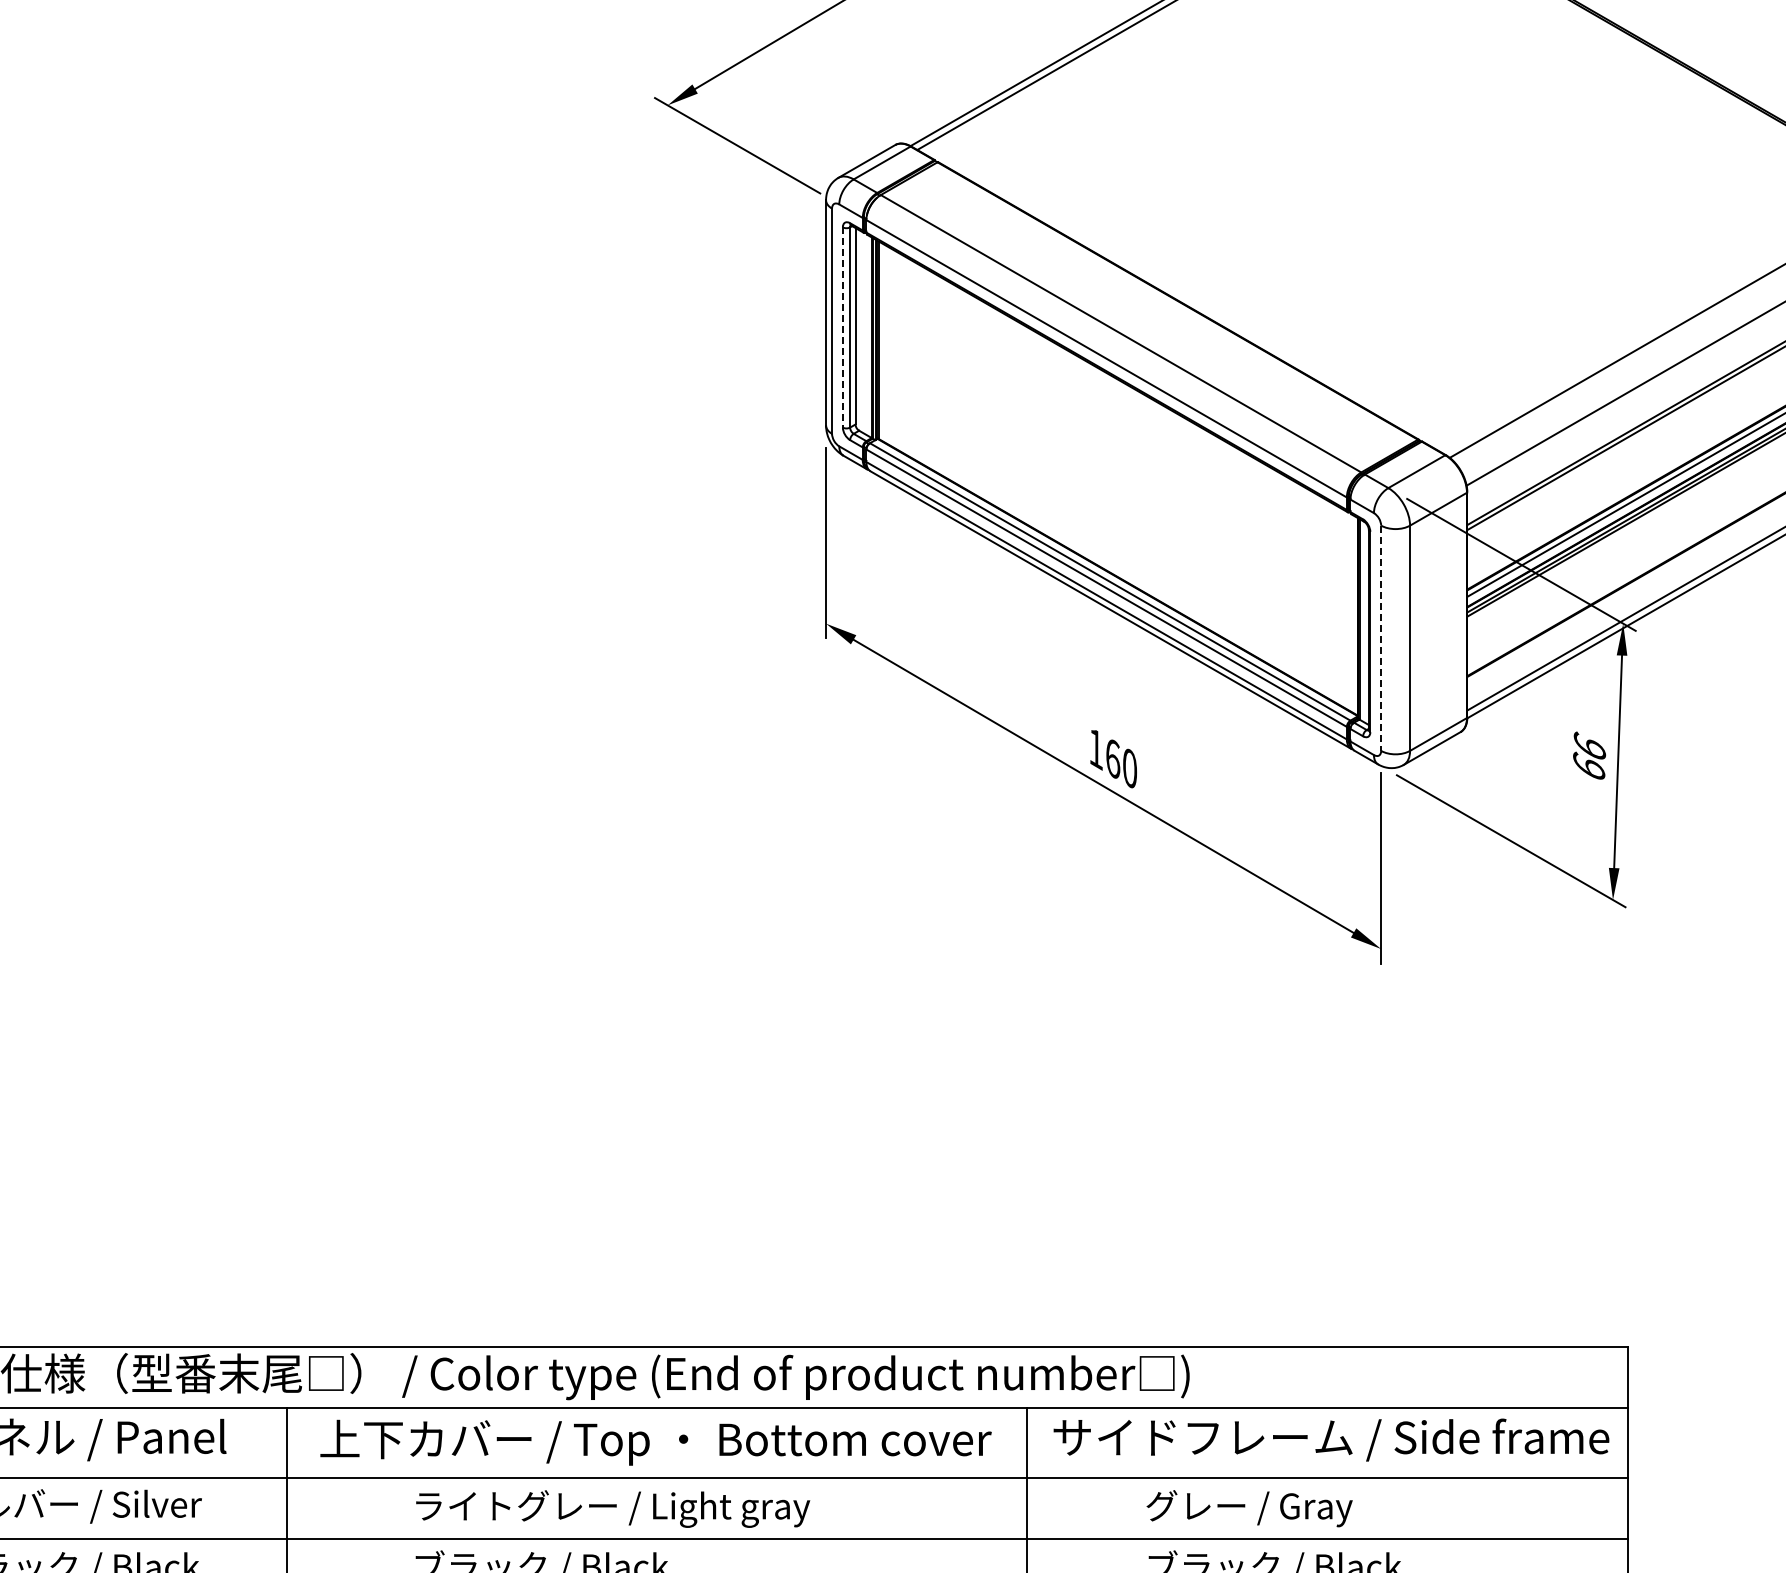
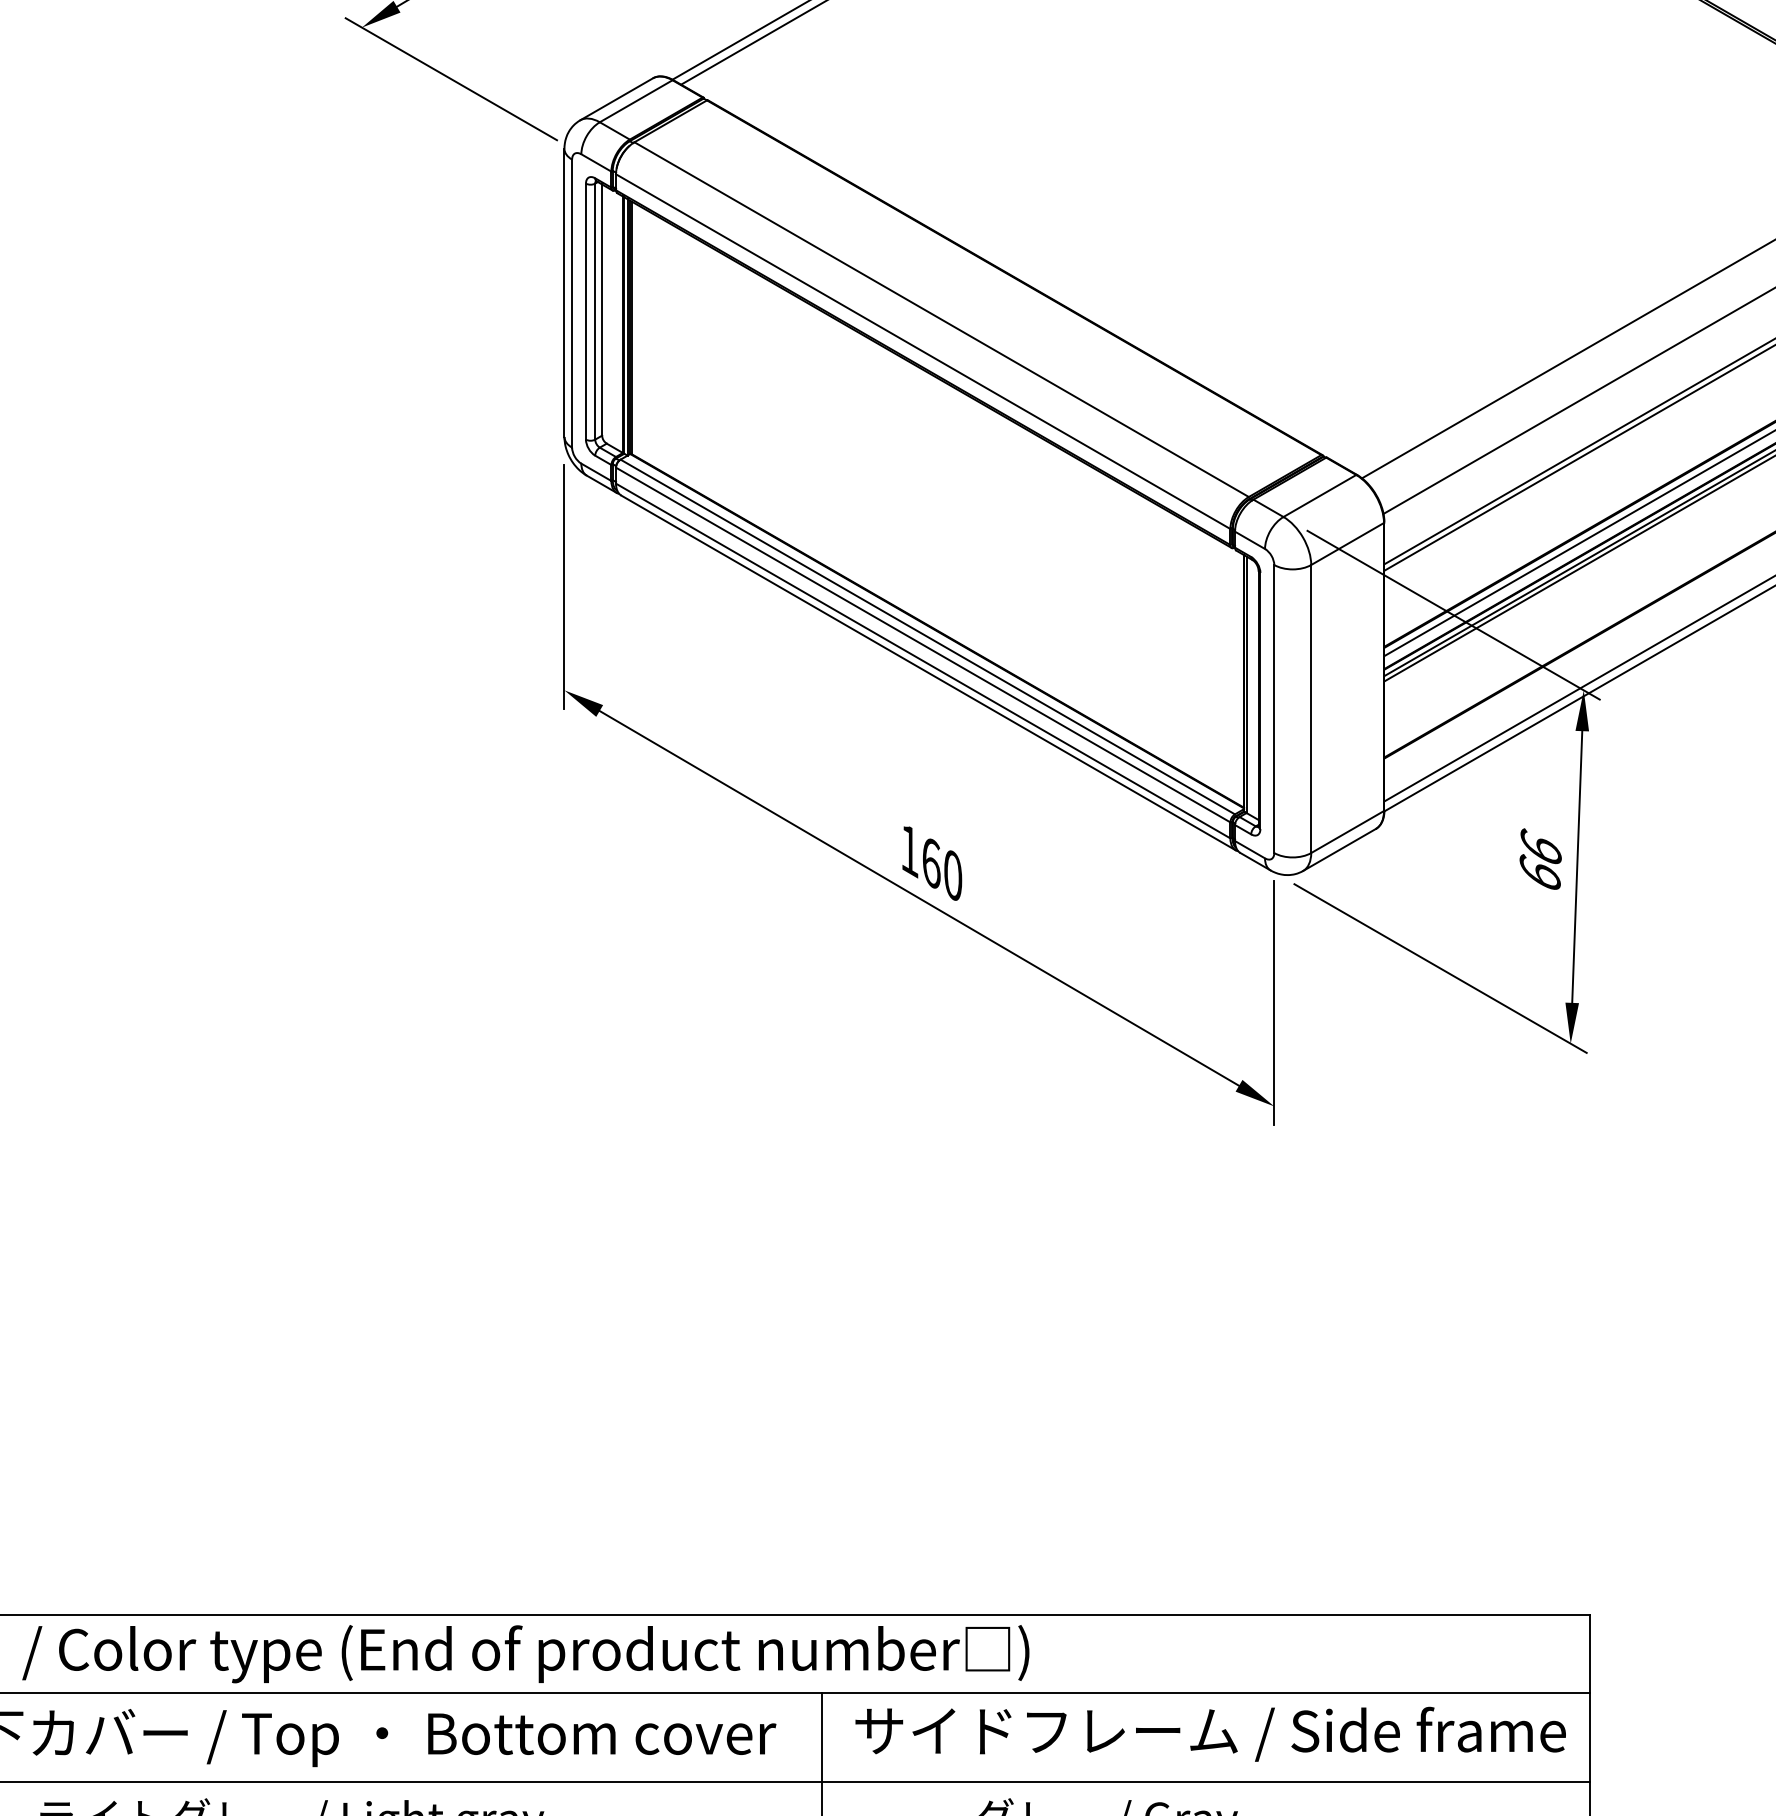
line: (842, 328) -> (585, 312), dashed -> solid
line: (1381, 638) -> (1274, 709), dashed -> solid

